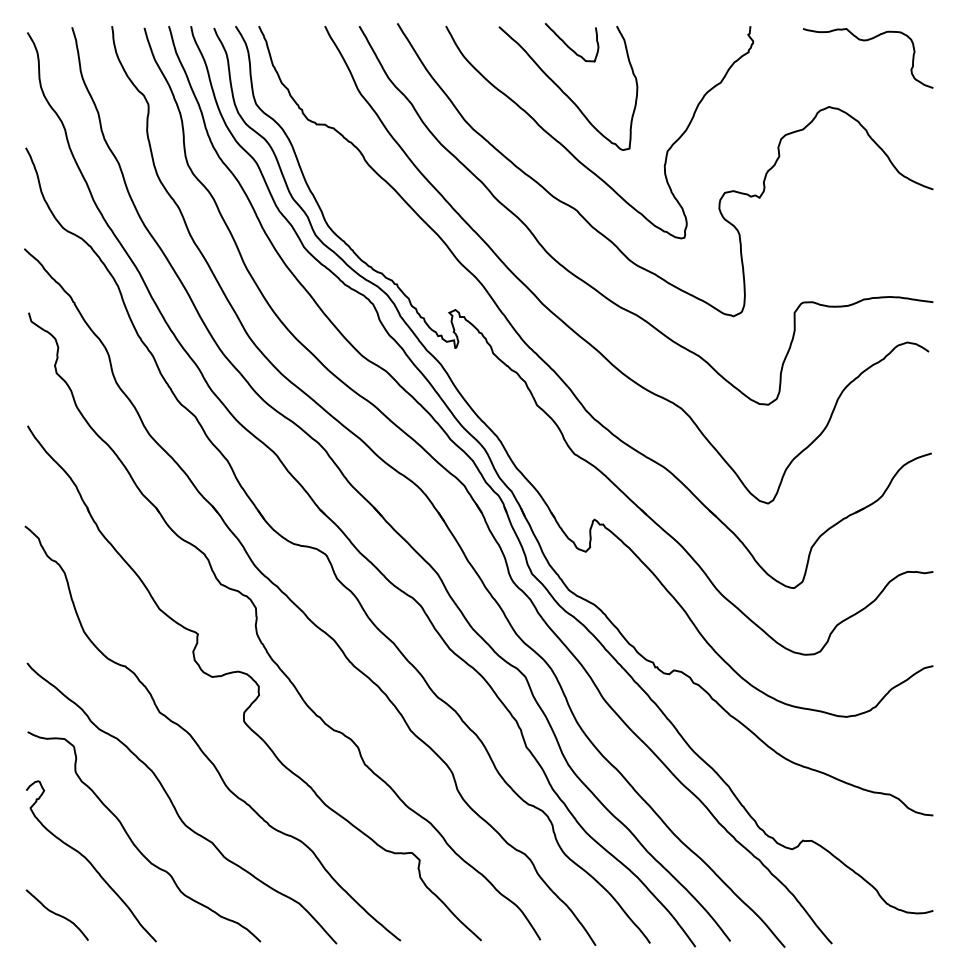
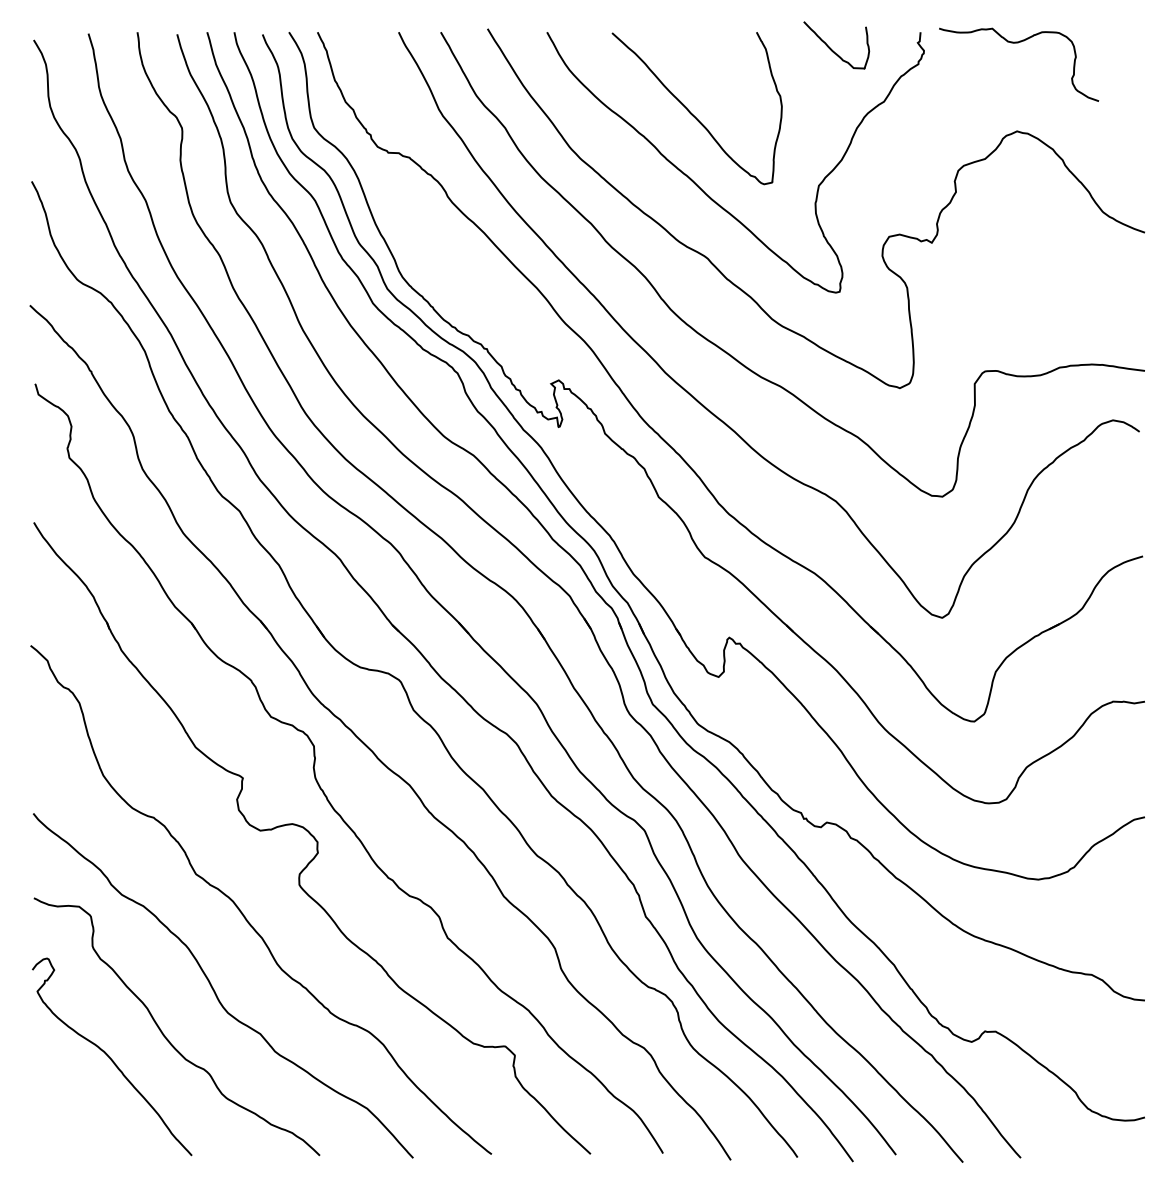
curve: (867, 41) -> (1018, 43), moved
curve: (568, 45) -> (832, 49), moved
curve: (56, 914) -> (69, 1122), removed

